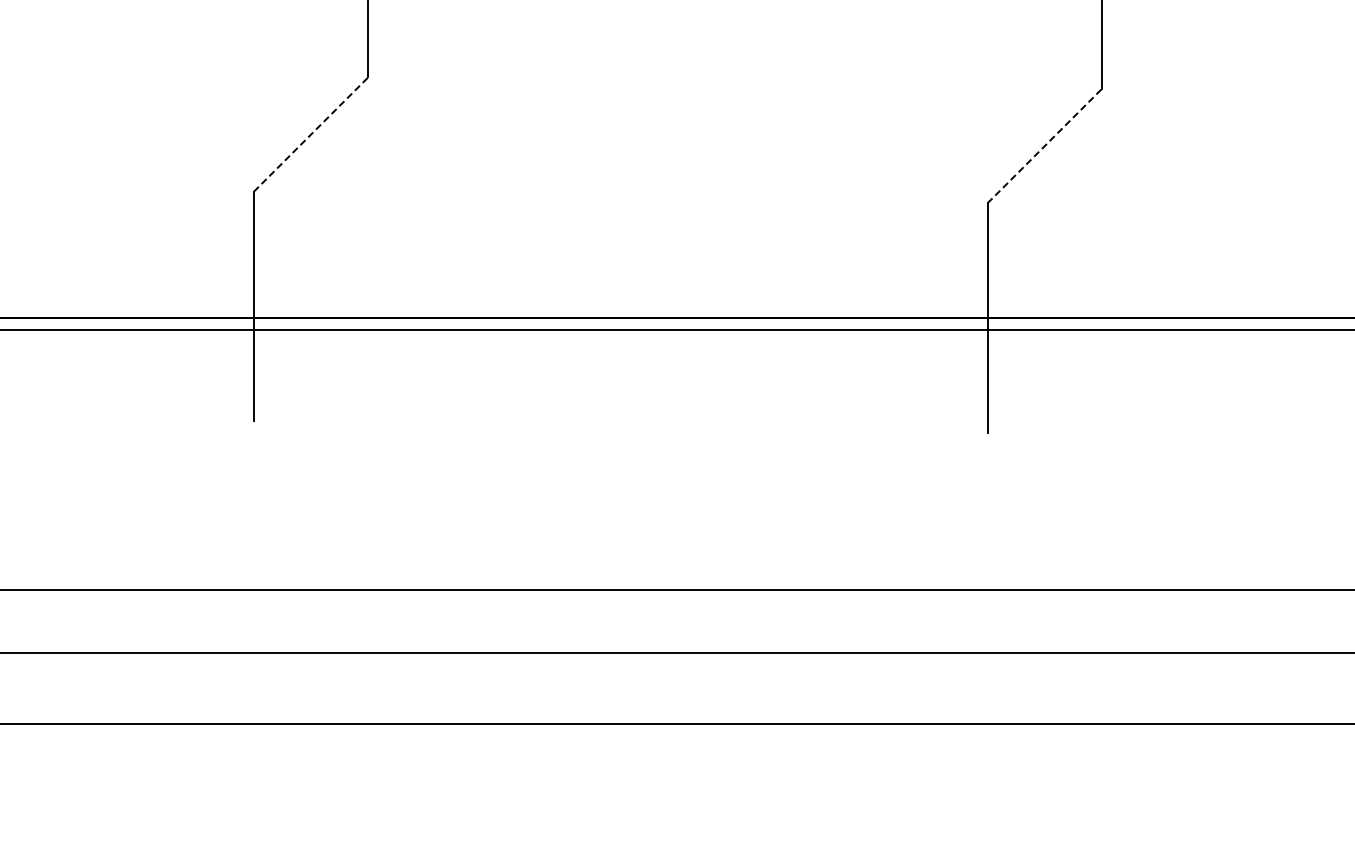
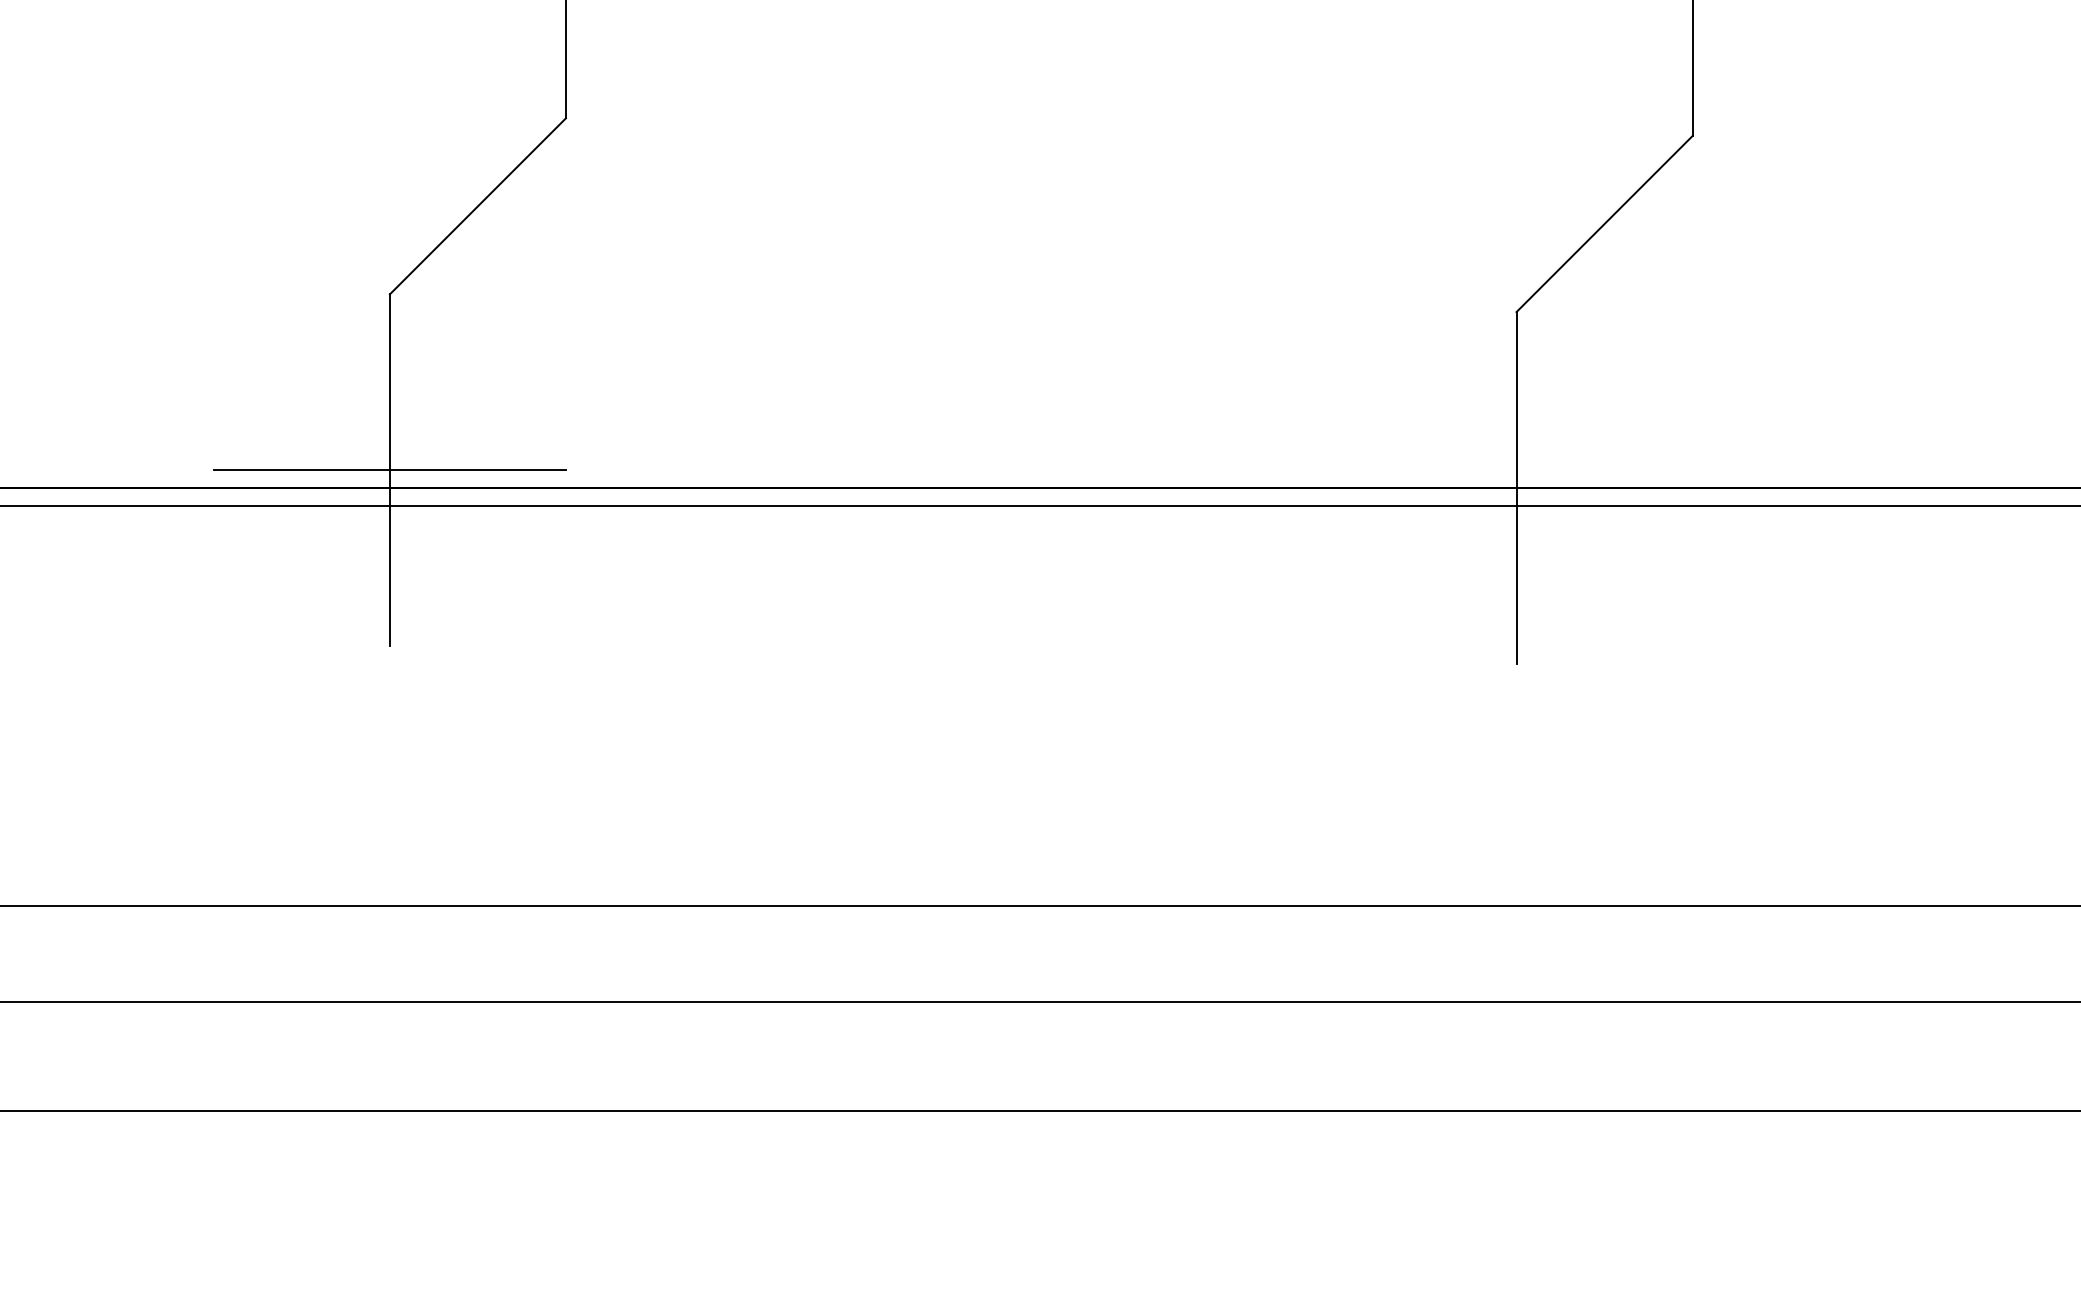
line: (311, 134) -> (478, 206), dashed -> solid
line: (1045, 145) -> (1605, 223), dashed -> solid
line: (253, 306) -> (389, 470), added

